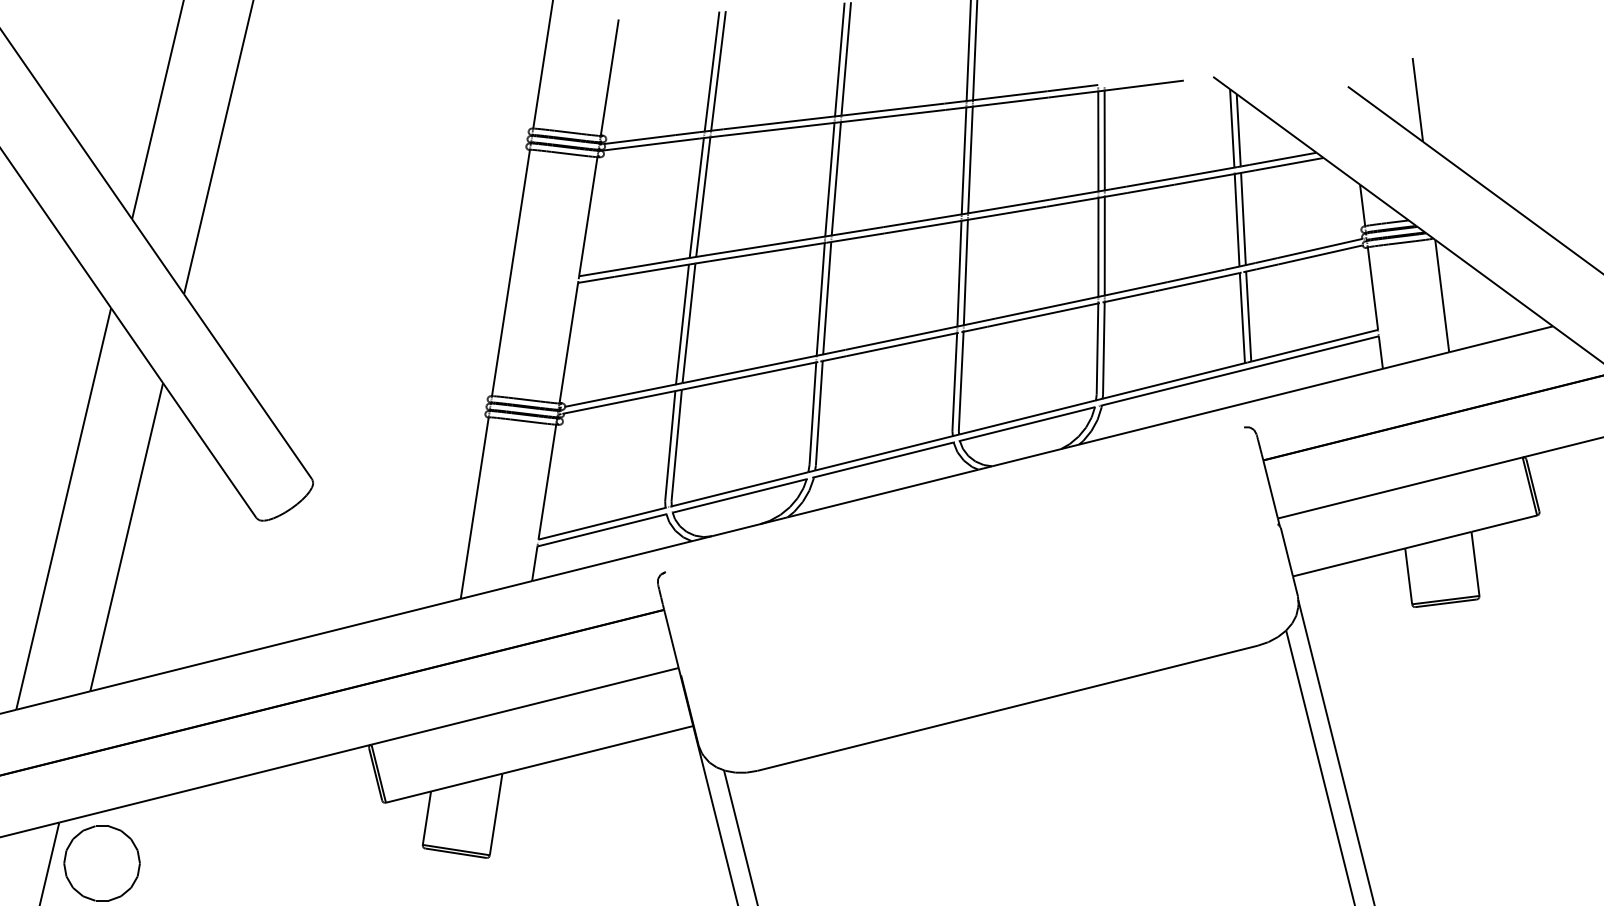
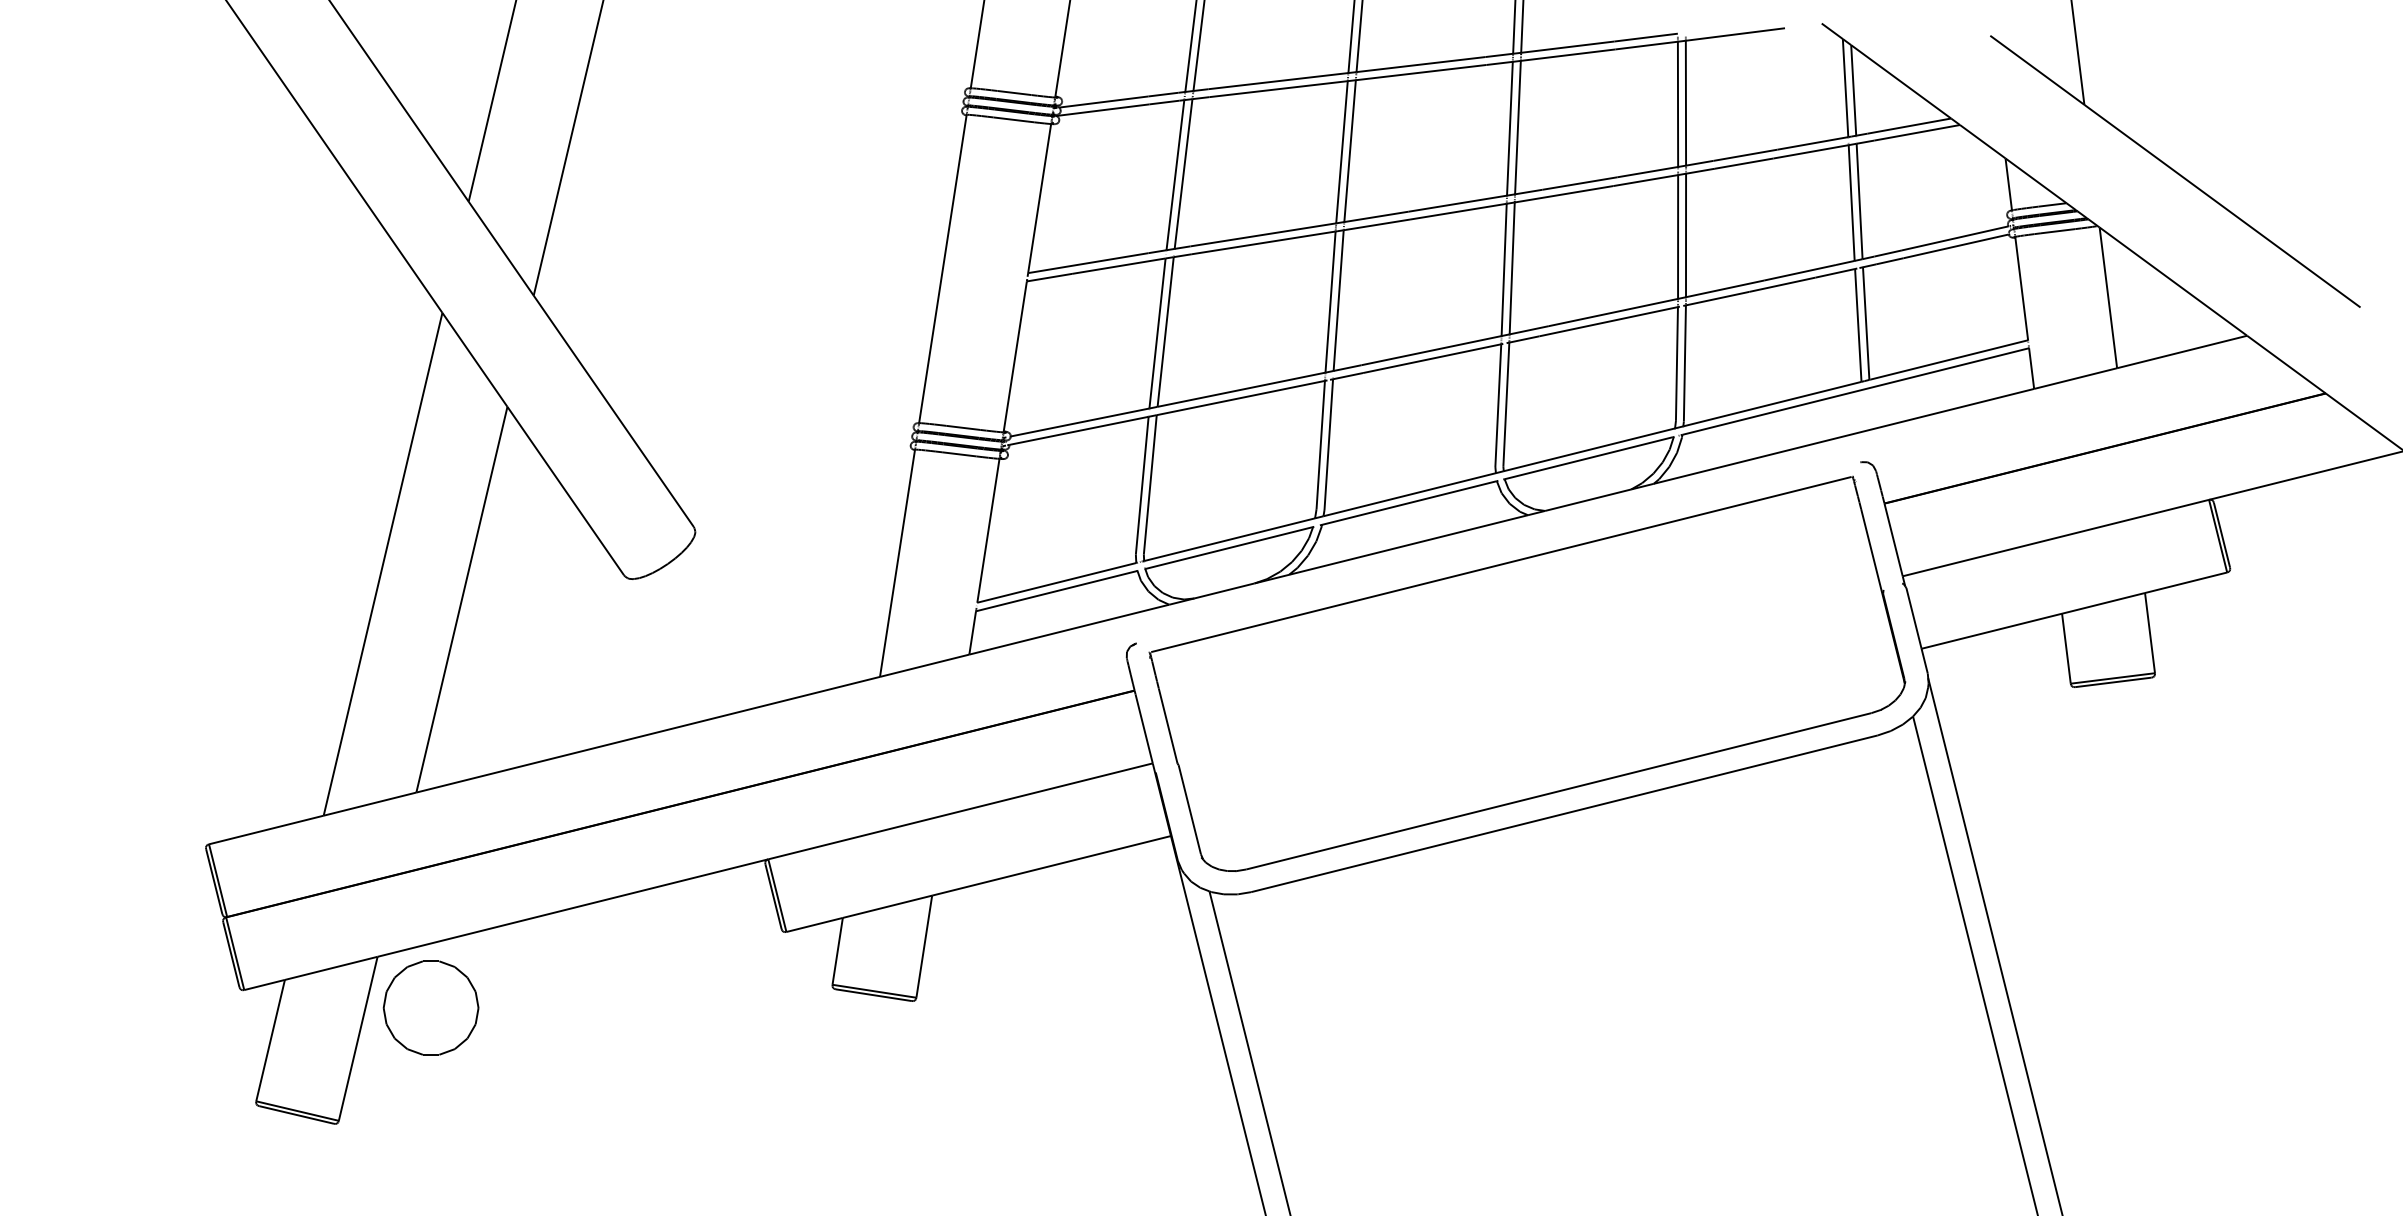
part: (978, 596) -> (1527, 673), added

